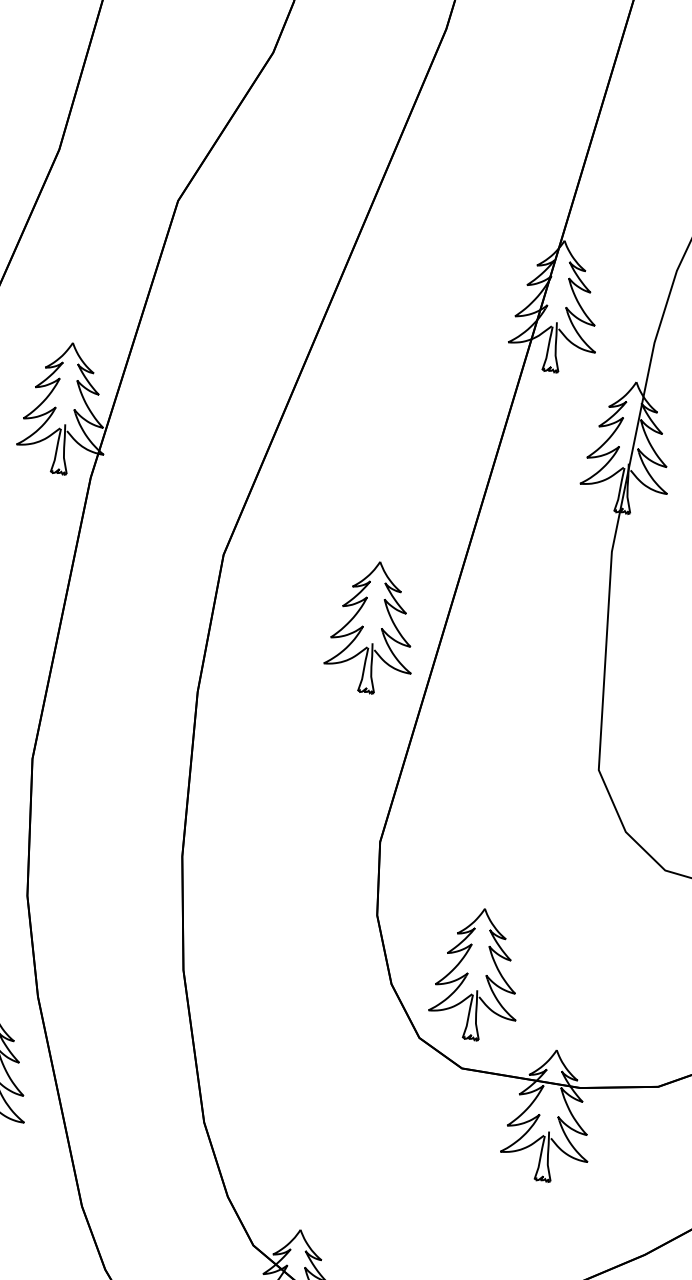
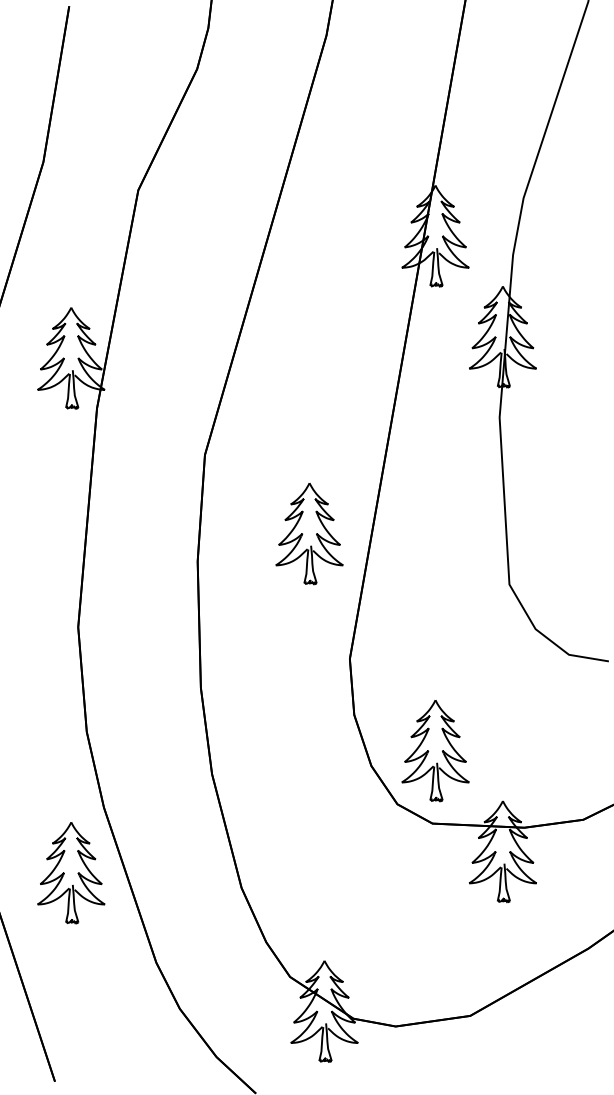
part: (372, 628) -> (309, 534), moved

